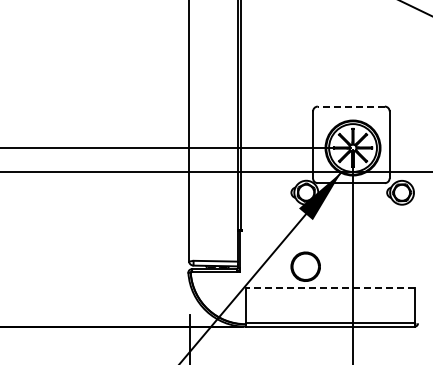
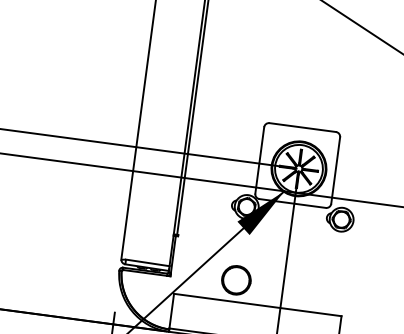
line: (351, 106) -> (302, 127), dashed -> solid
line: (329, 288) -> (257, 305), dashed -> solid

